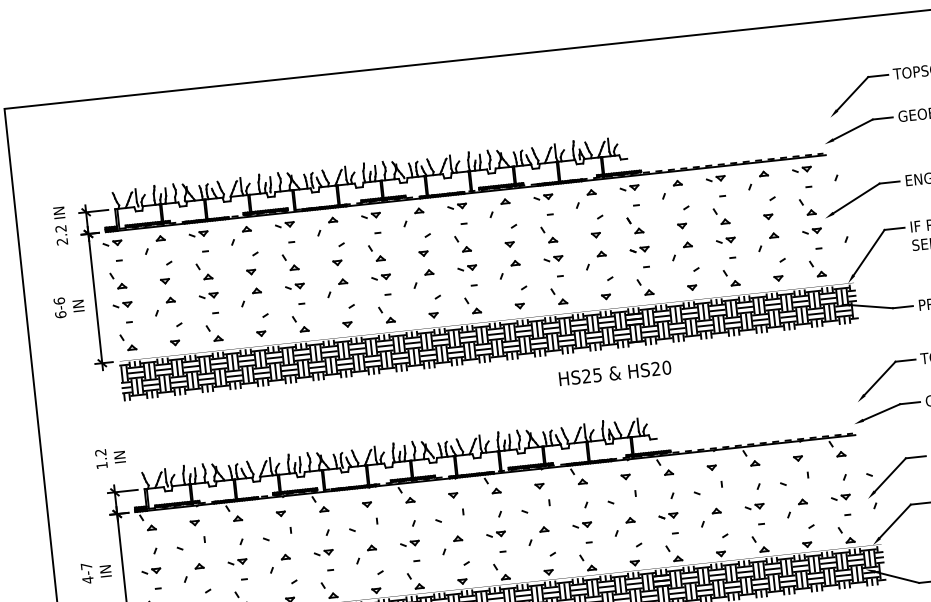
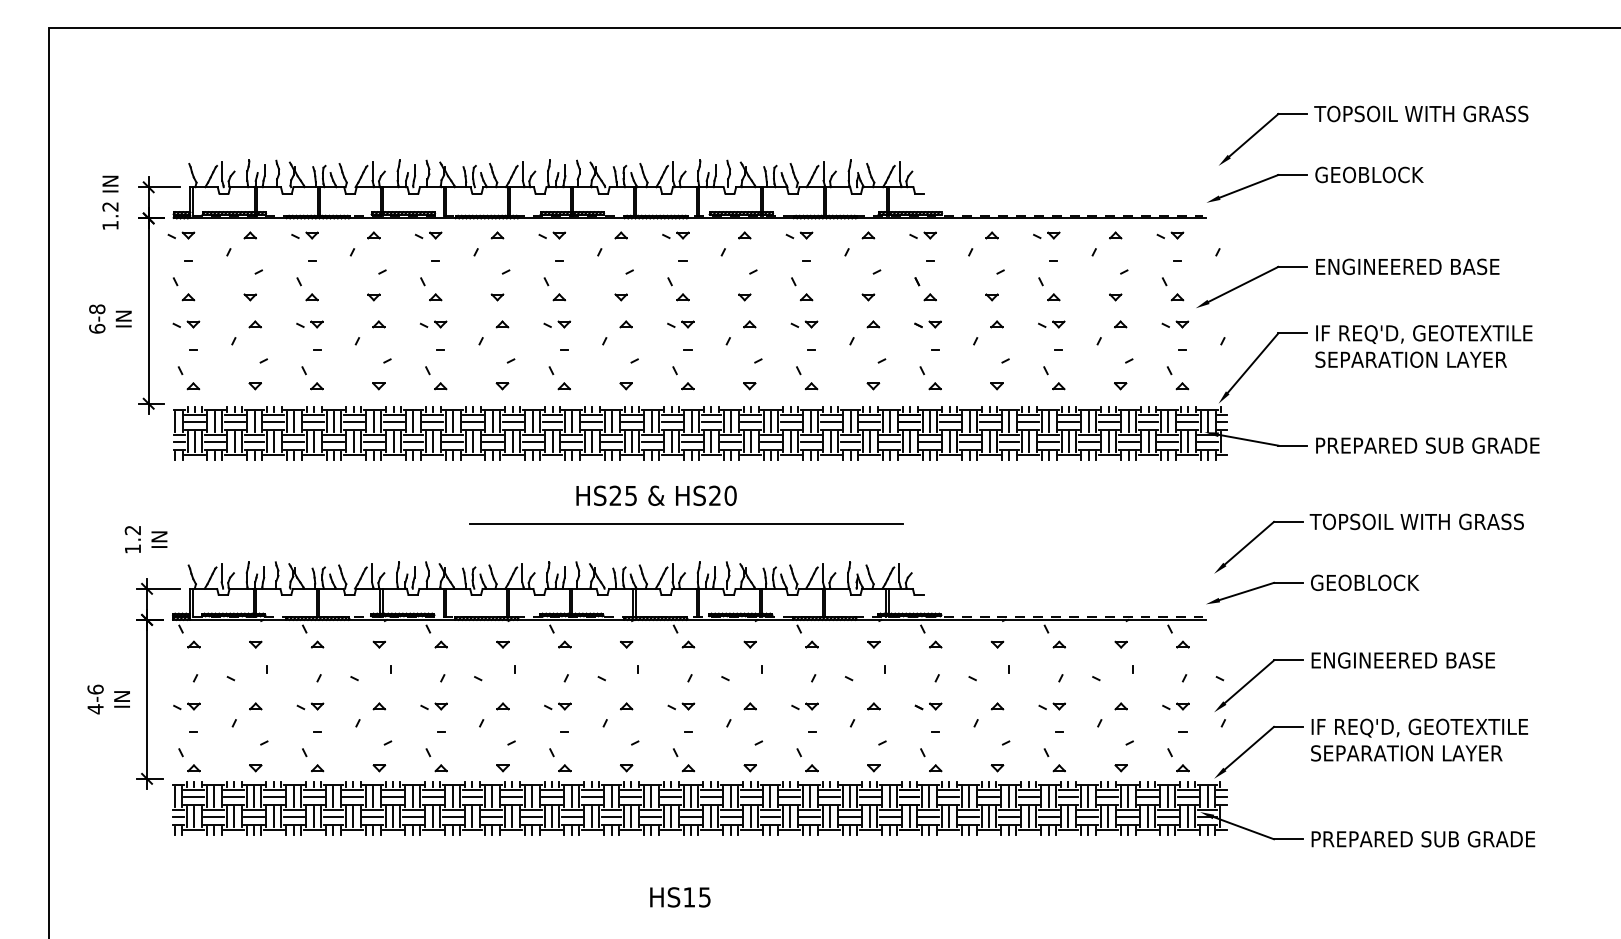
text: (62, 241) -> (110, 225), 2.2 -> 1.2
text: (59, 301) -> (97, 309), 6-6 -> 6-8
text: (615, 373) -> (656, 495), moved
line: (486, 406) -> (686, 523), added
text: (86, 566) -> (95, 689), 4-7 -> 4-6

